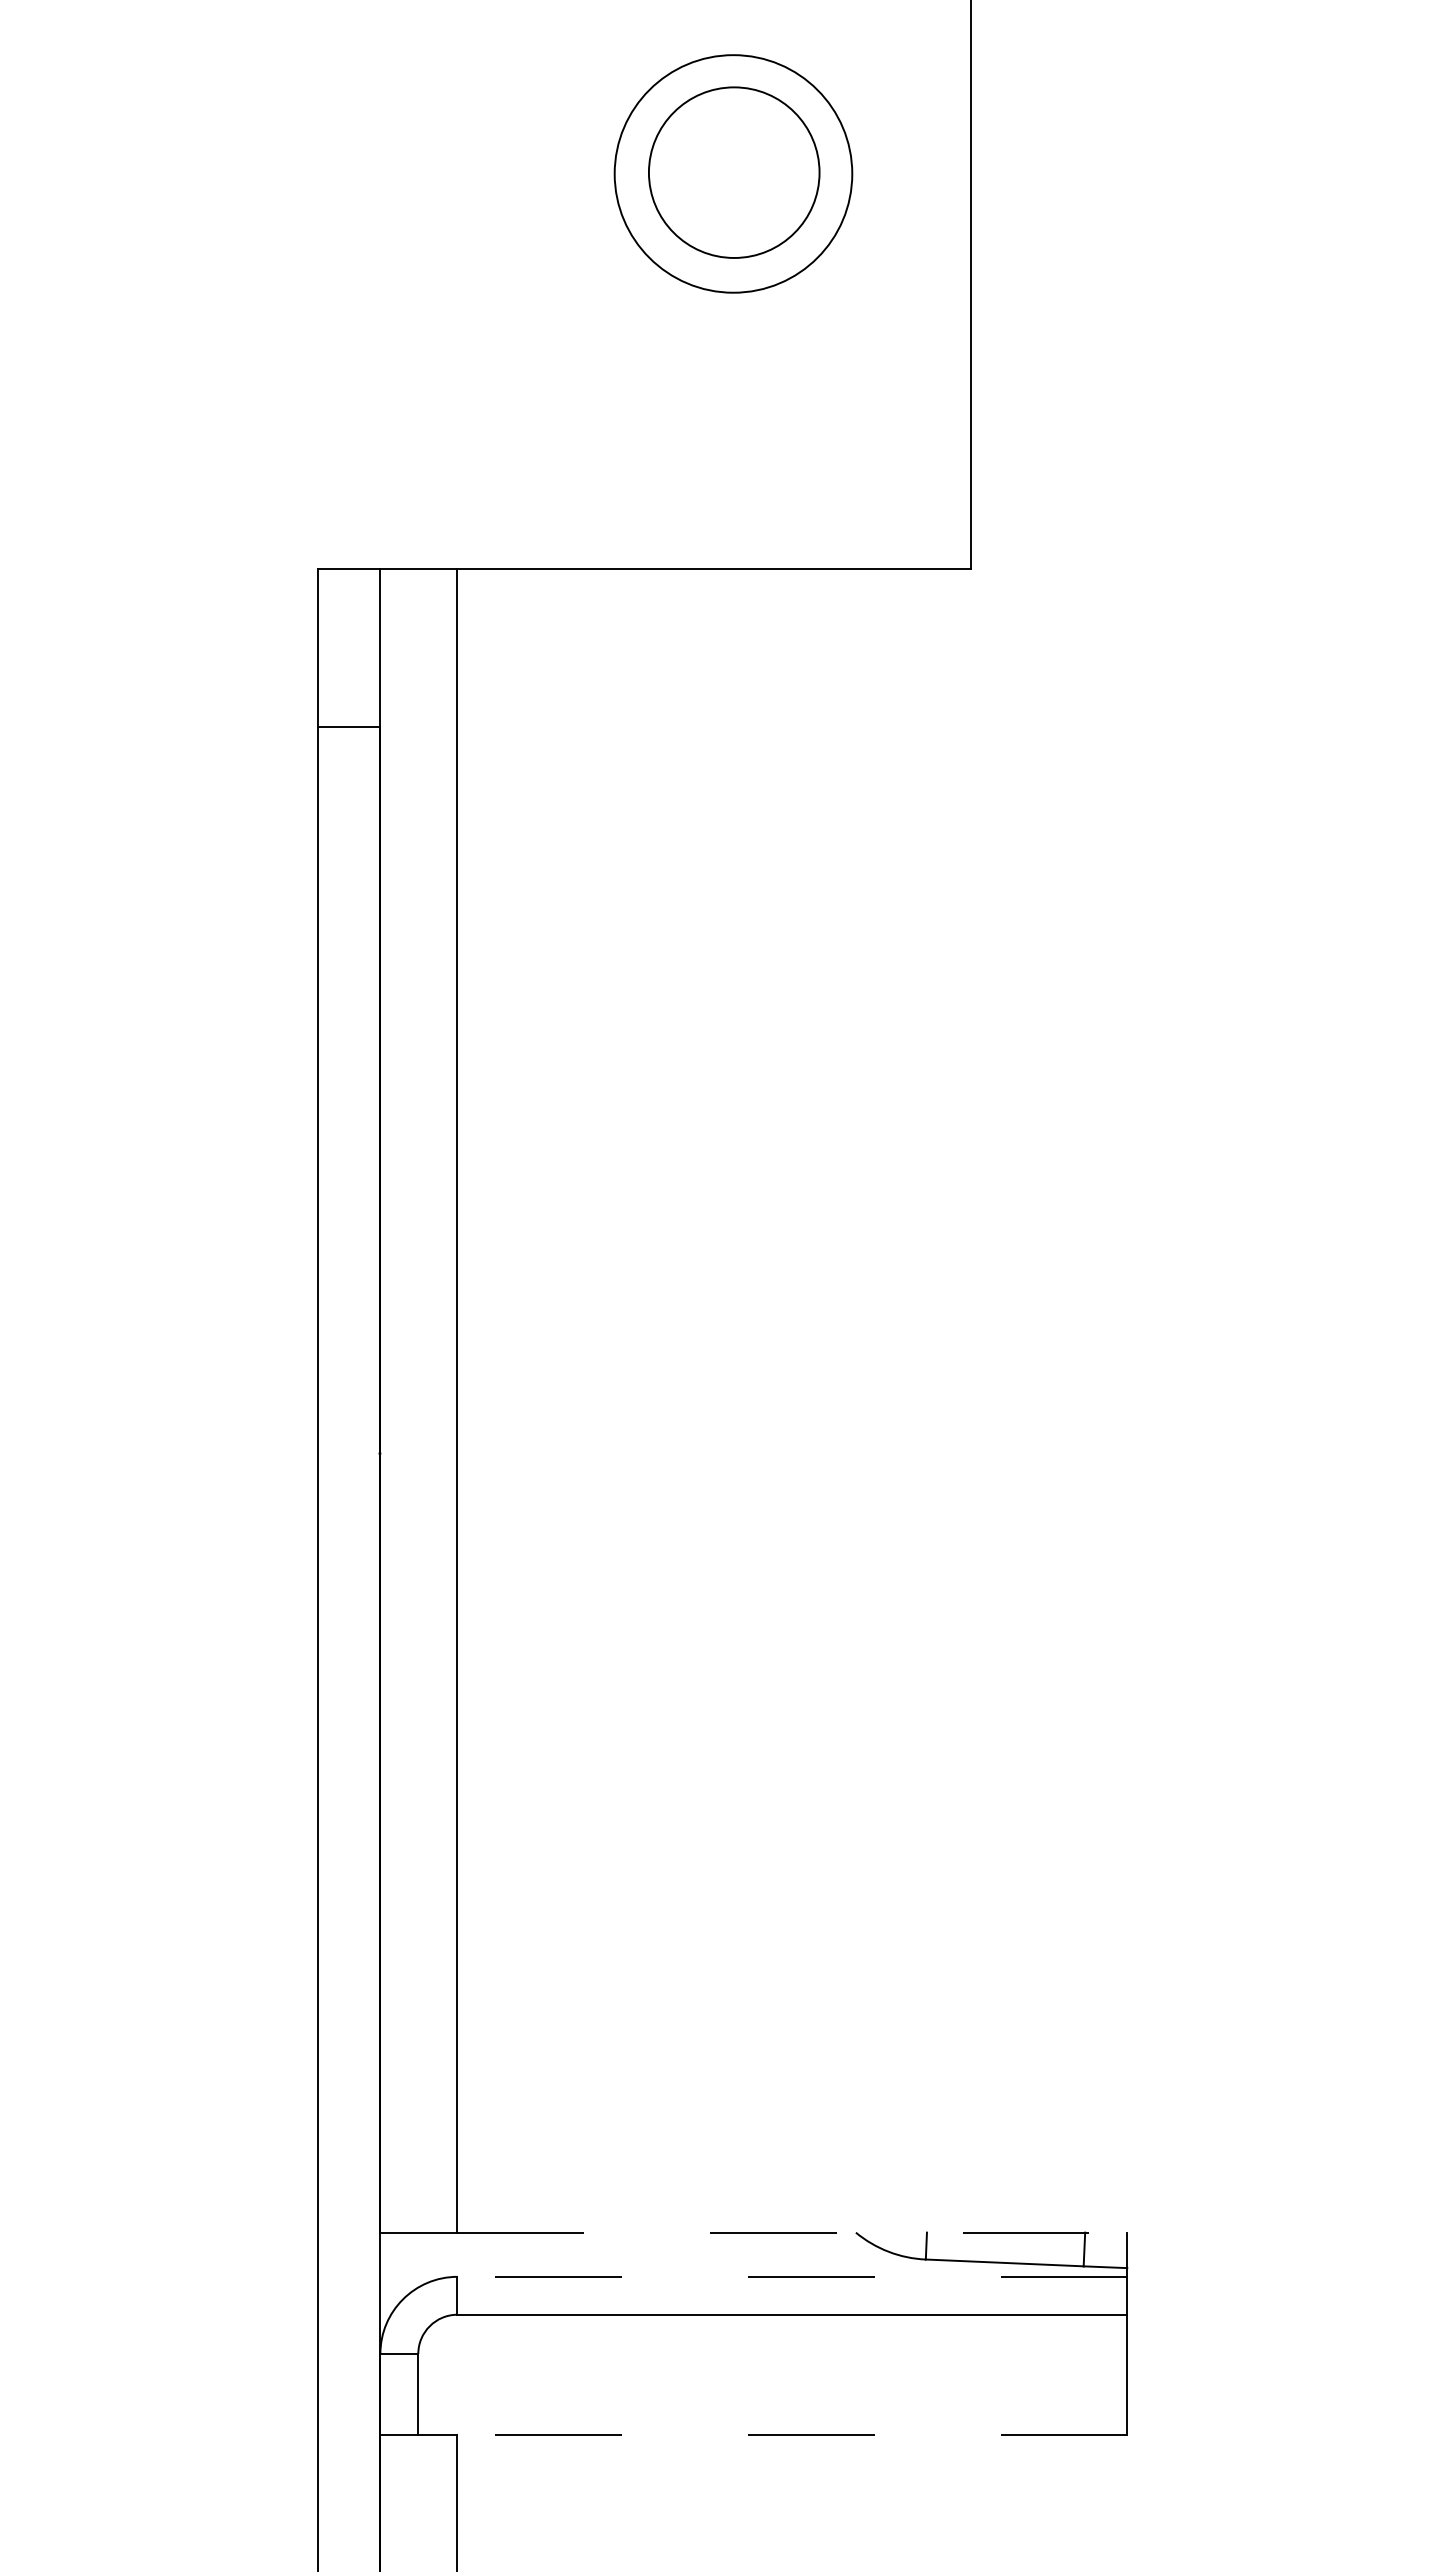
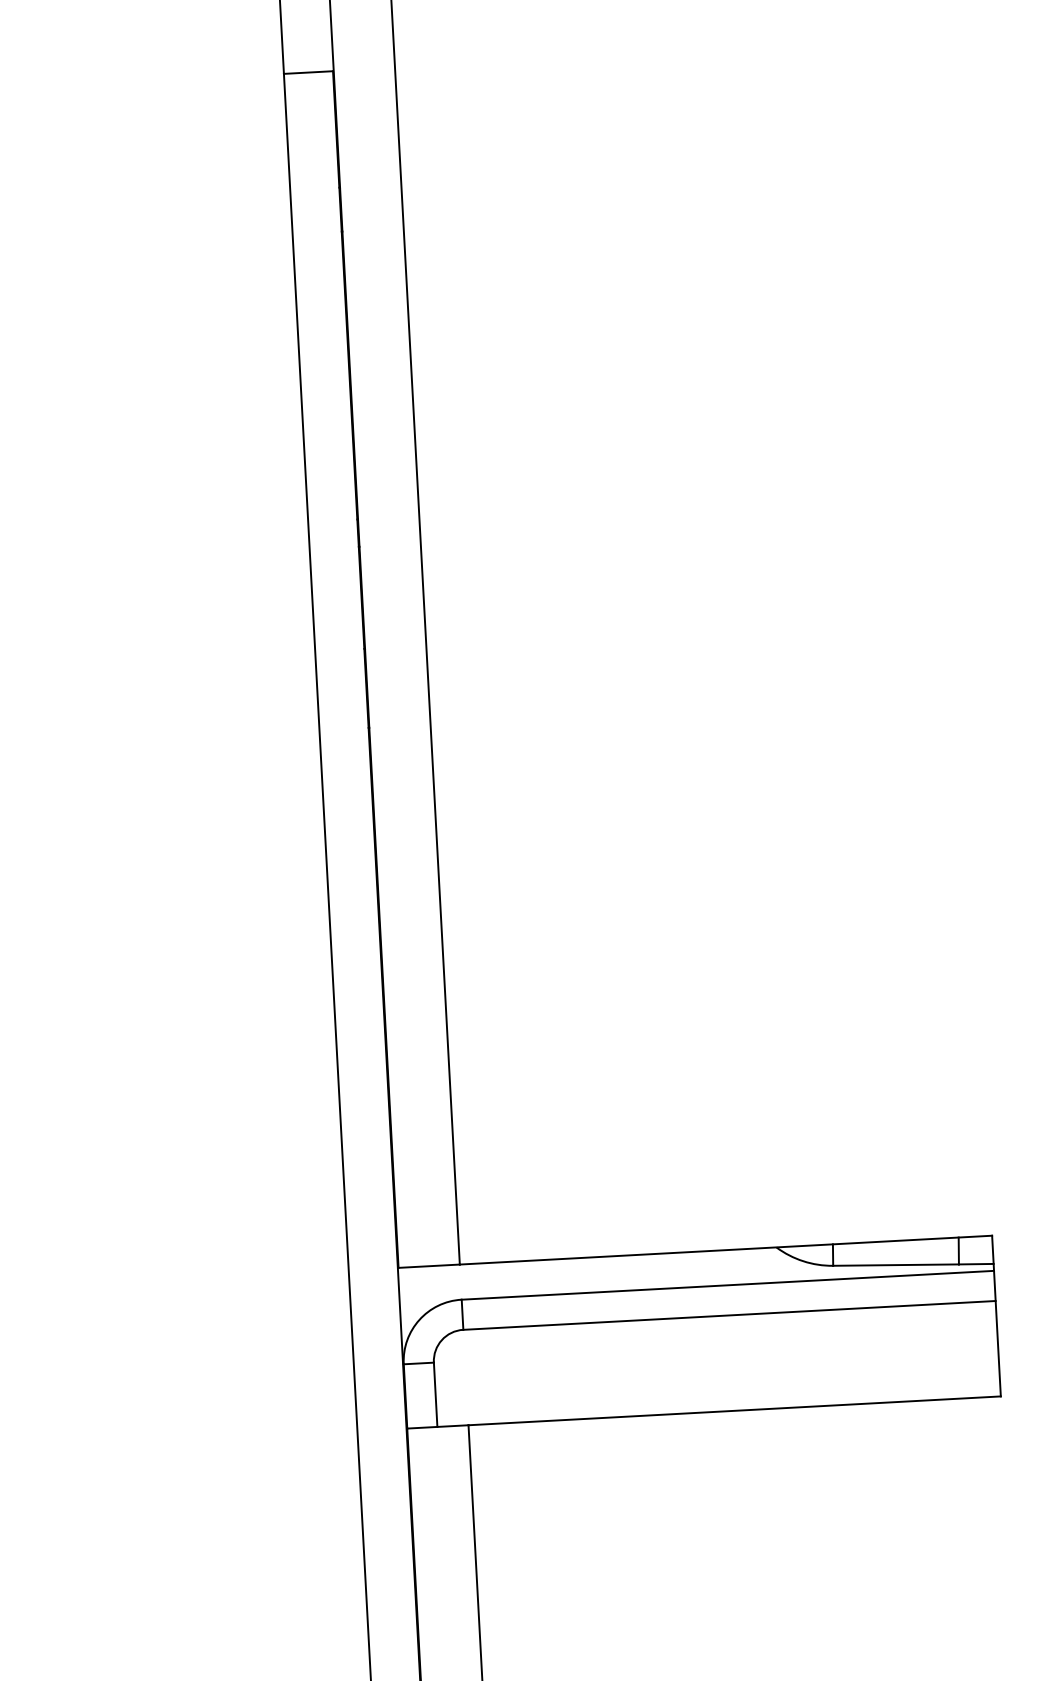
line: (792, 2232) -> (726, 1250), dashed -> solid
line: (792, 2276) -> (727, 1285), dashed -> solid
line: (792, 2434) -> (734, 1410), dashed -> solid

